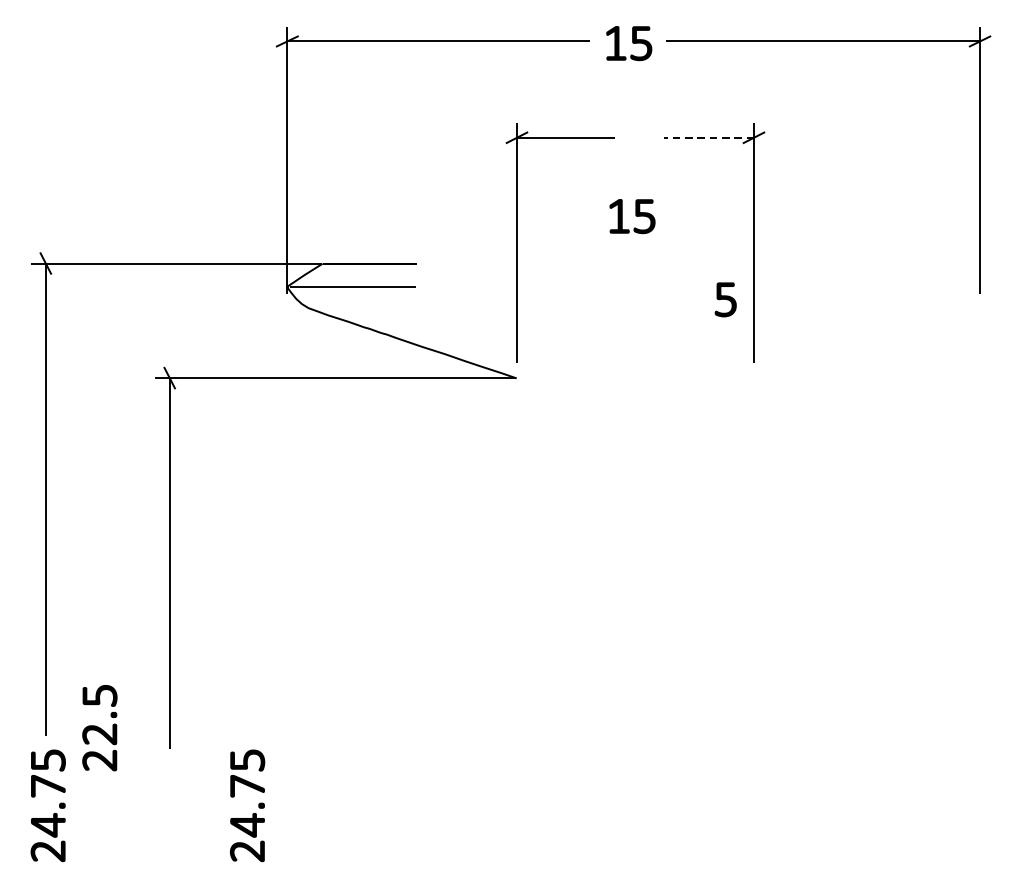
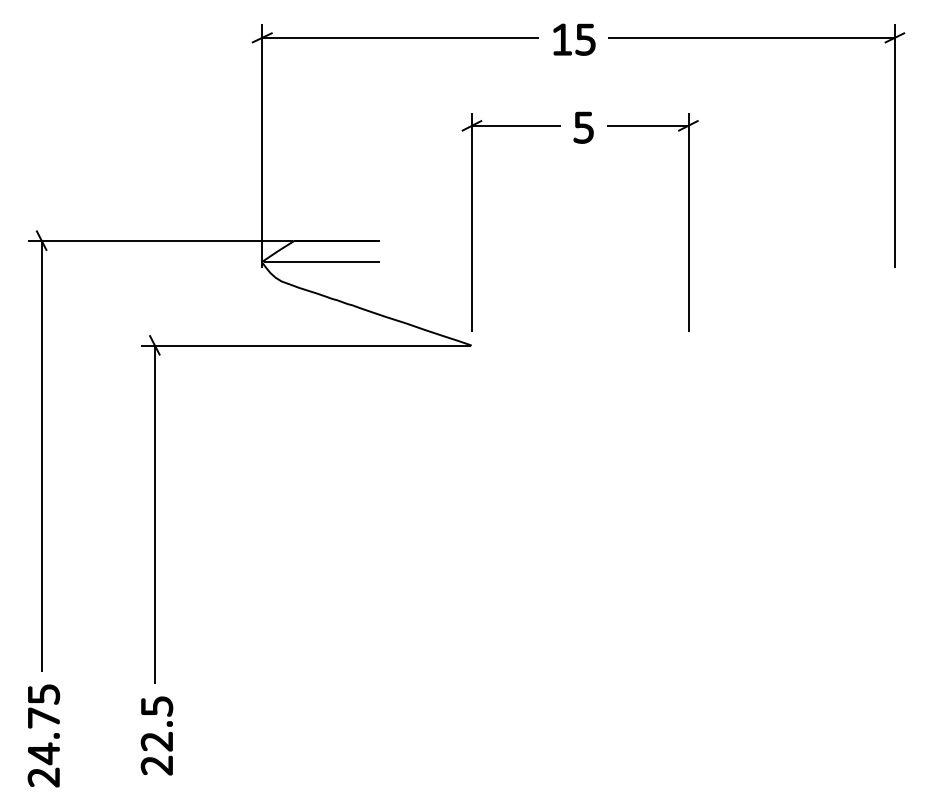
line: (709, 137) -> (647, 125), dashed -> solid
part: (632, 216) -> (577, 197), removed
part: (725, 299) -> (583, 127), moved
part: (99, 727) -> (156, 735), moved
part: (253, 812) -> (231, 742), removed

